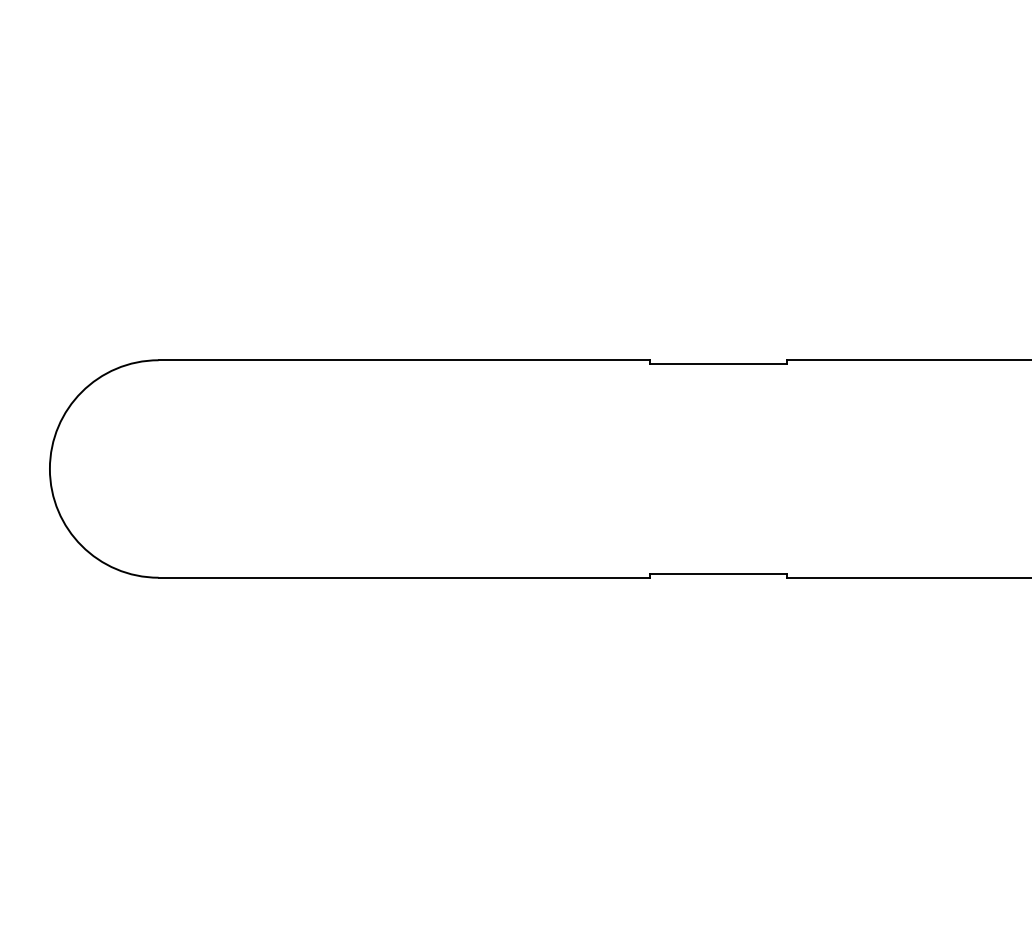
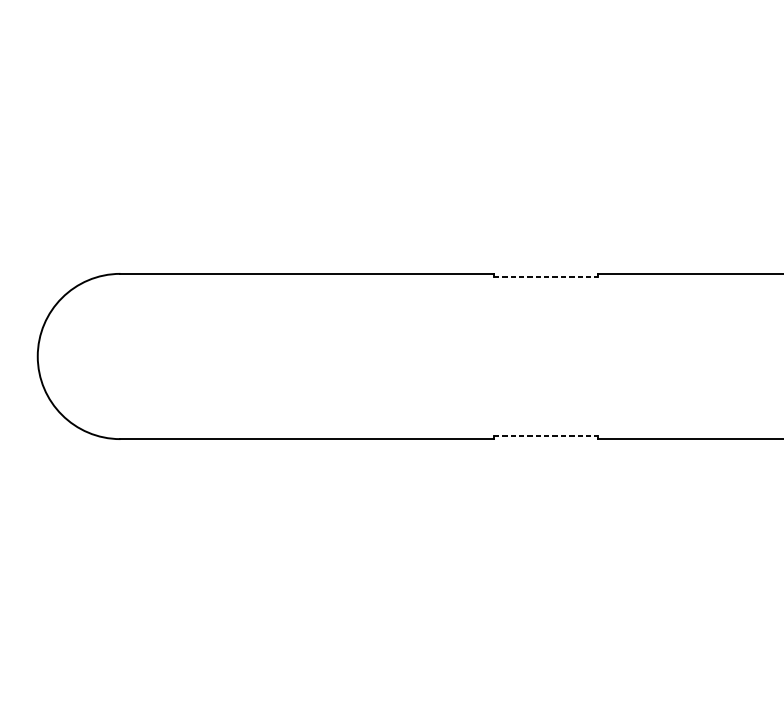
line: (718, 363) -> (545, 276), solid -> dashed
line: (718, 574) -> (545, 436), solid -> dashed

